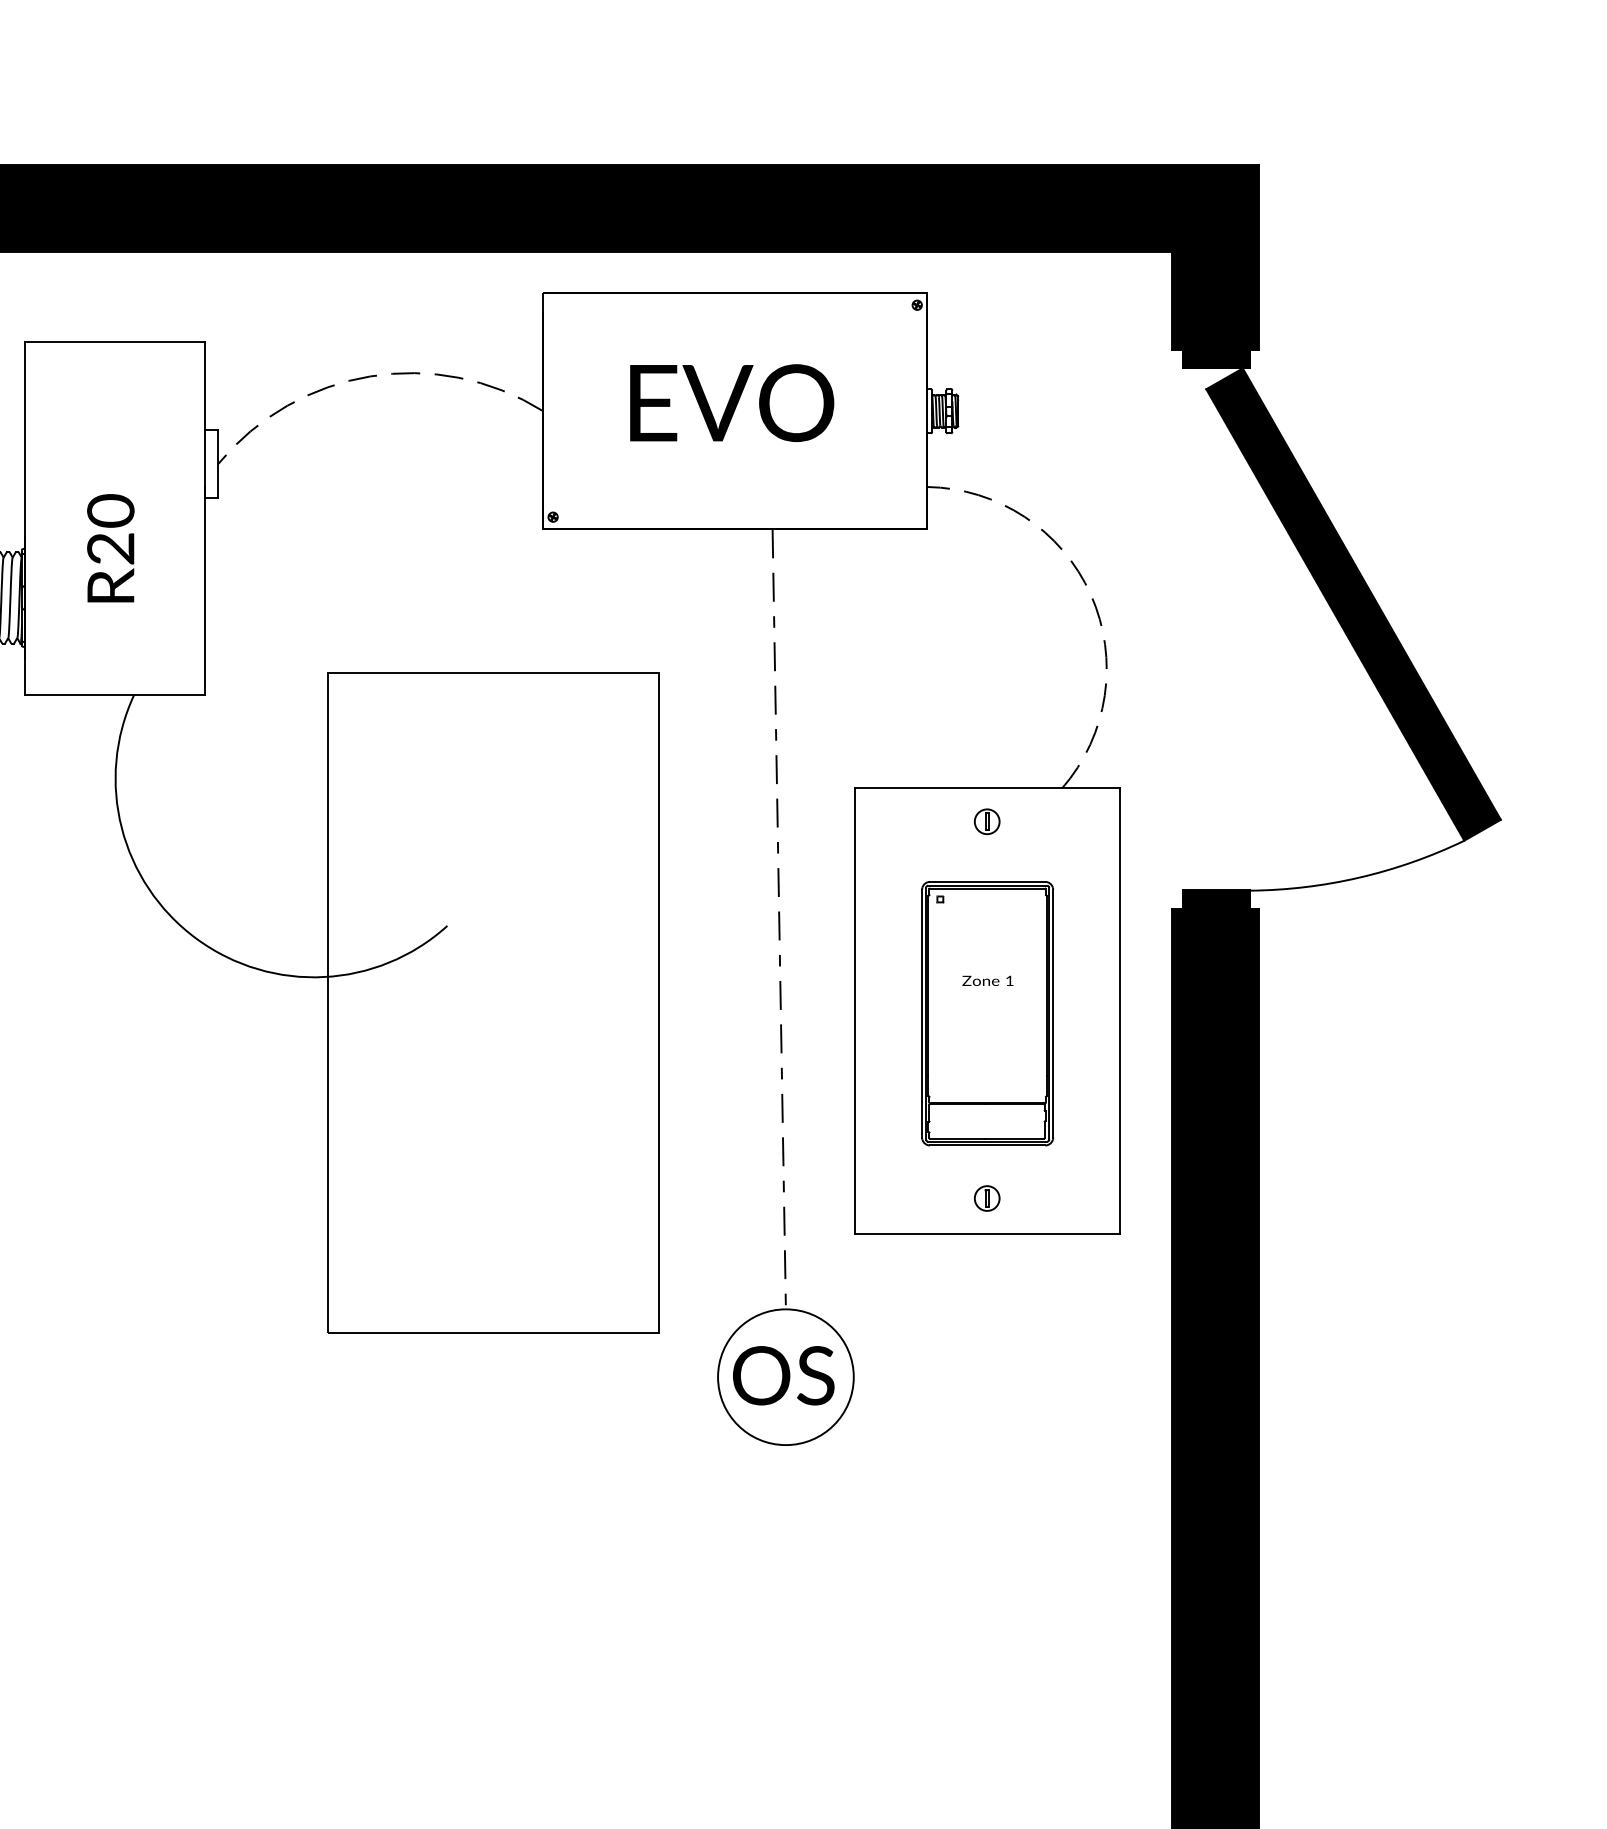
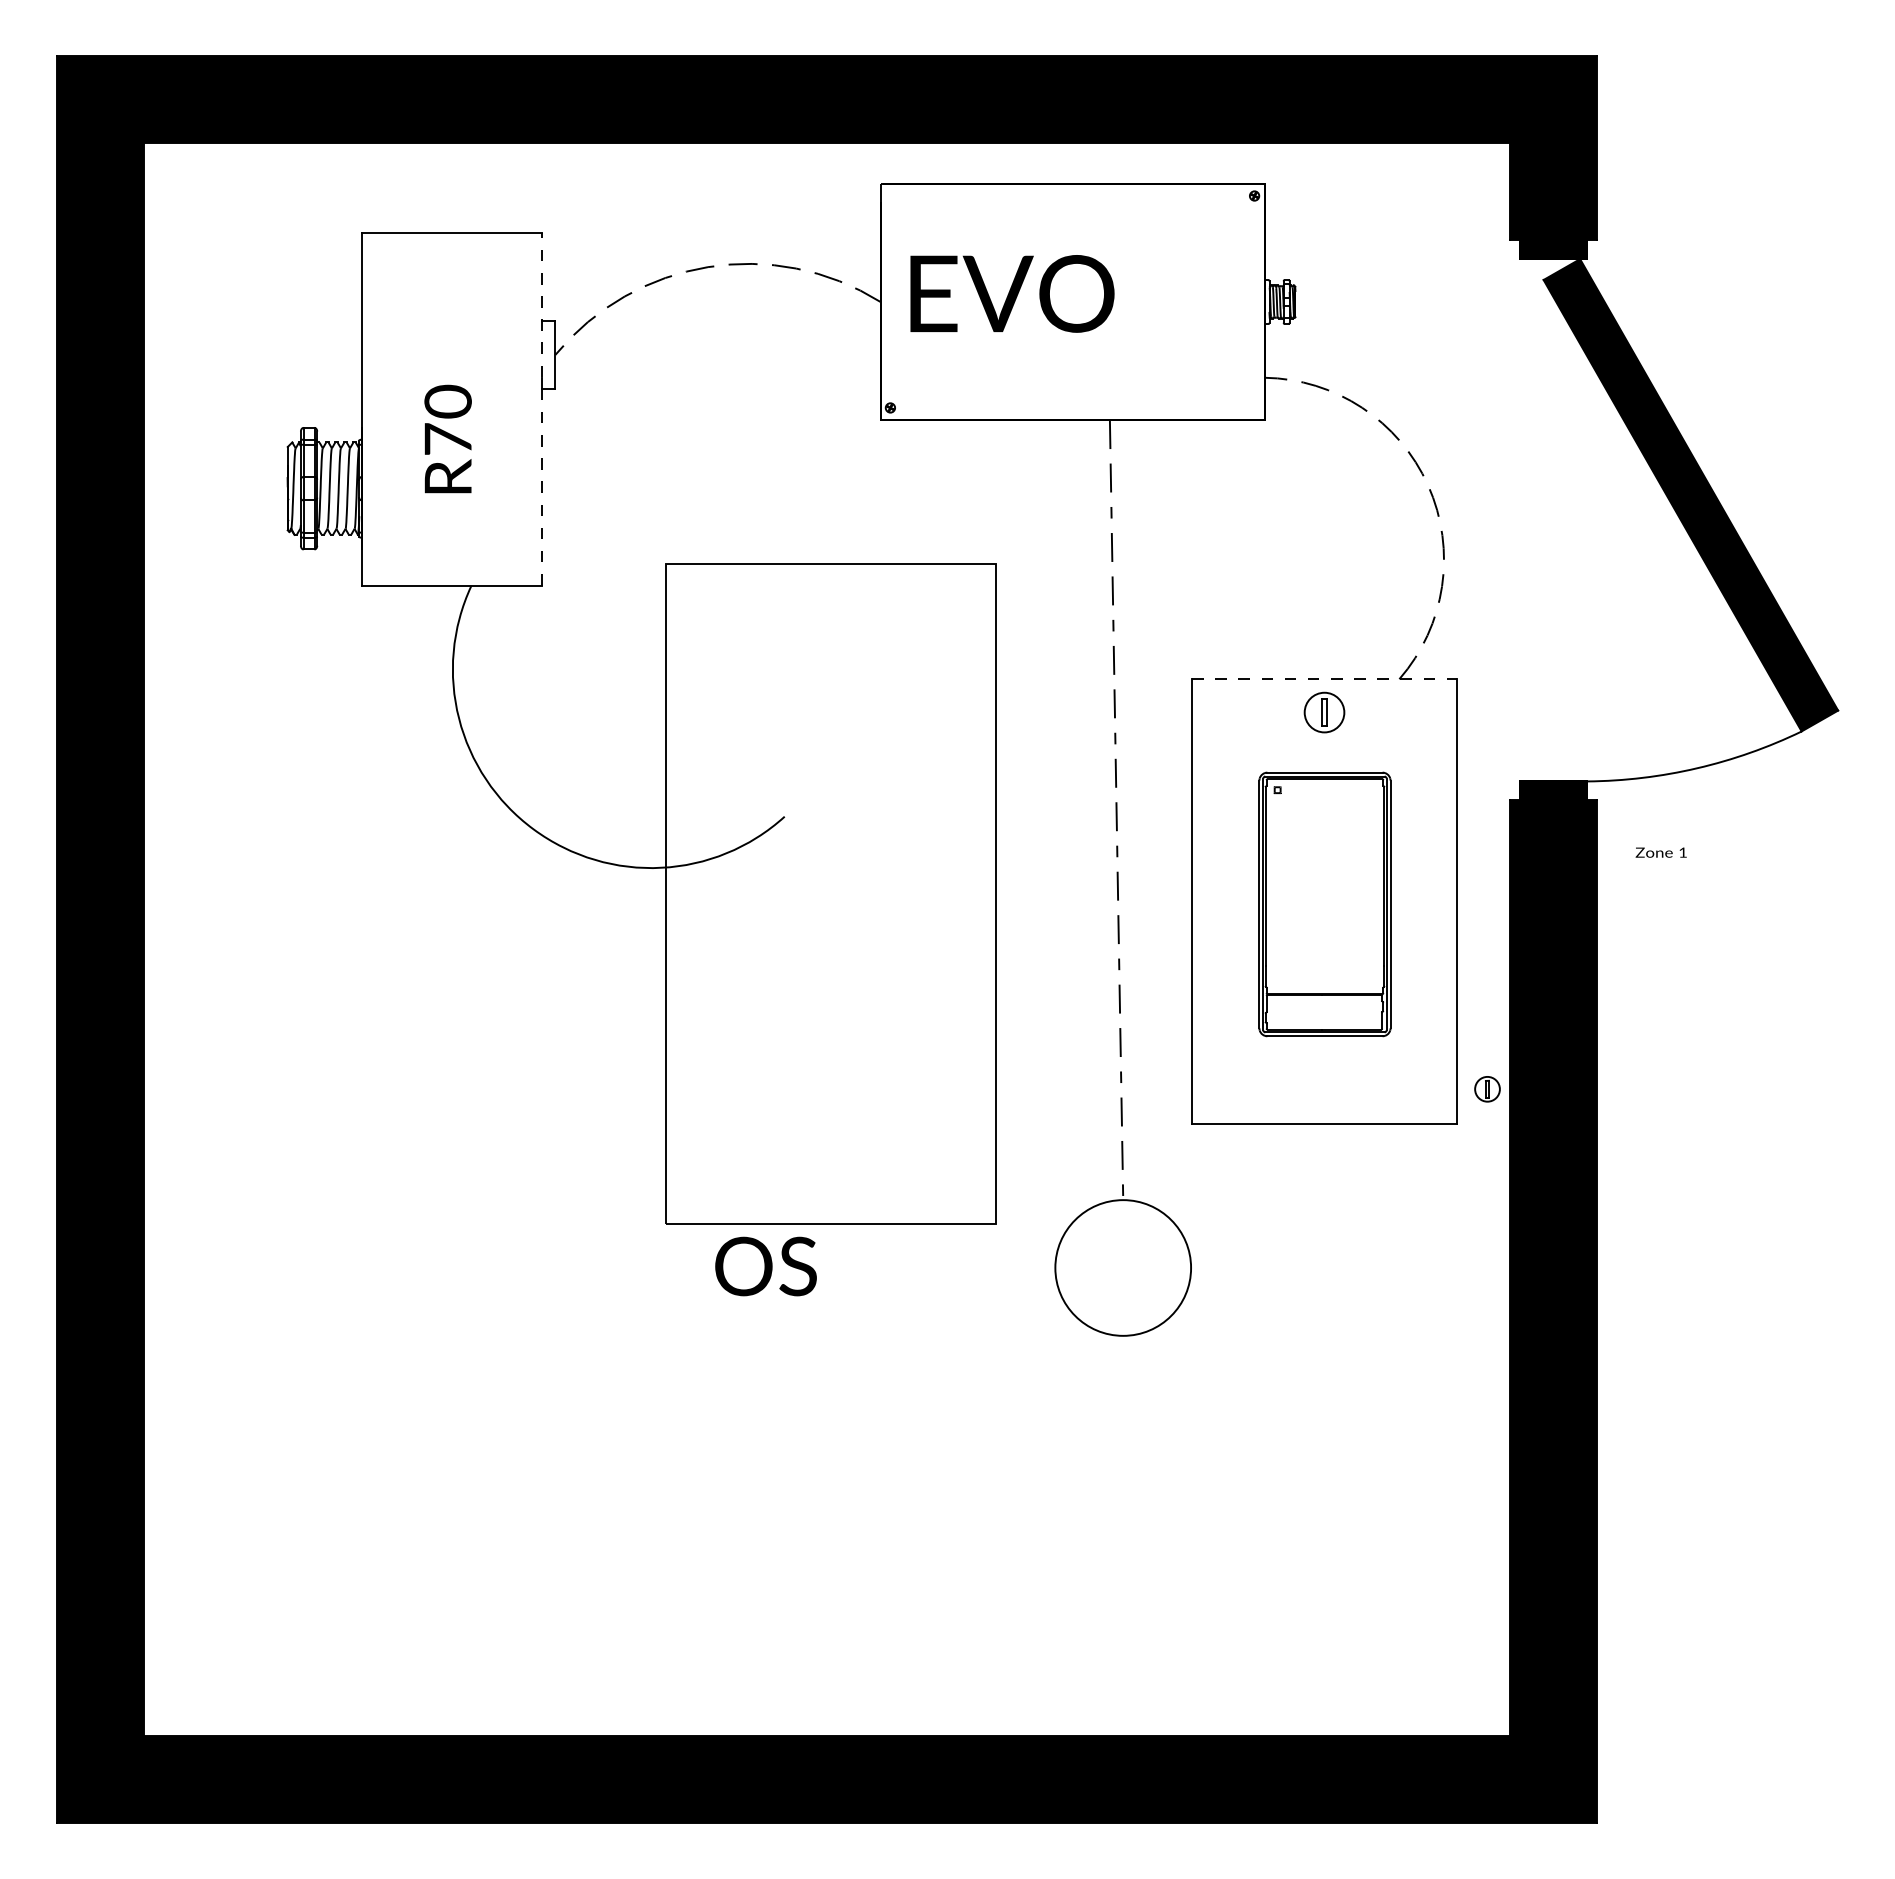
text: (732, 402) -> (1012, 293), moved
line: (204, 517) -> (541, 408), solid -> dashed
text: (110, 548) -> (447, 439), R20 -> R70
line: (987, 788) -> (1324, 679), solid -> dashed
part: (987, 821) -> (1324, 712), size x1.6
text: (987, 980) -> (1660, 852), moved
part: (987, 1198) -> (1487, 1089), moved
text: (783, 1375) -> (765, 1266), moved

